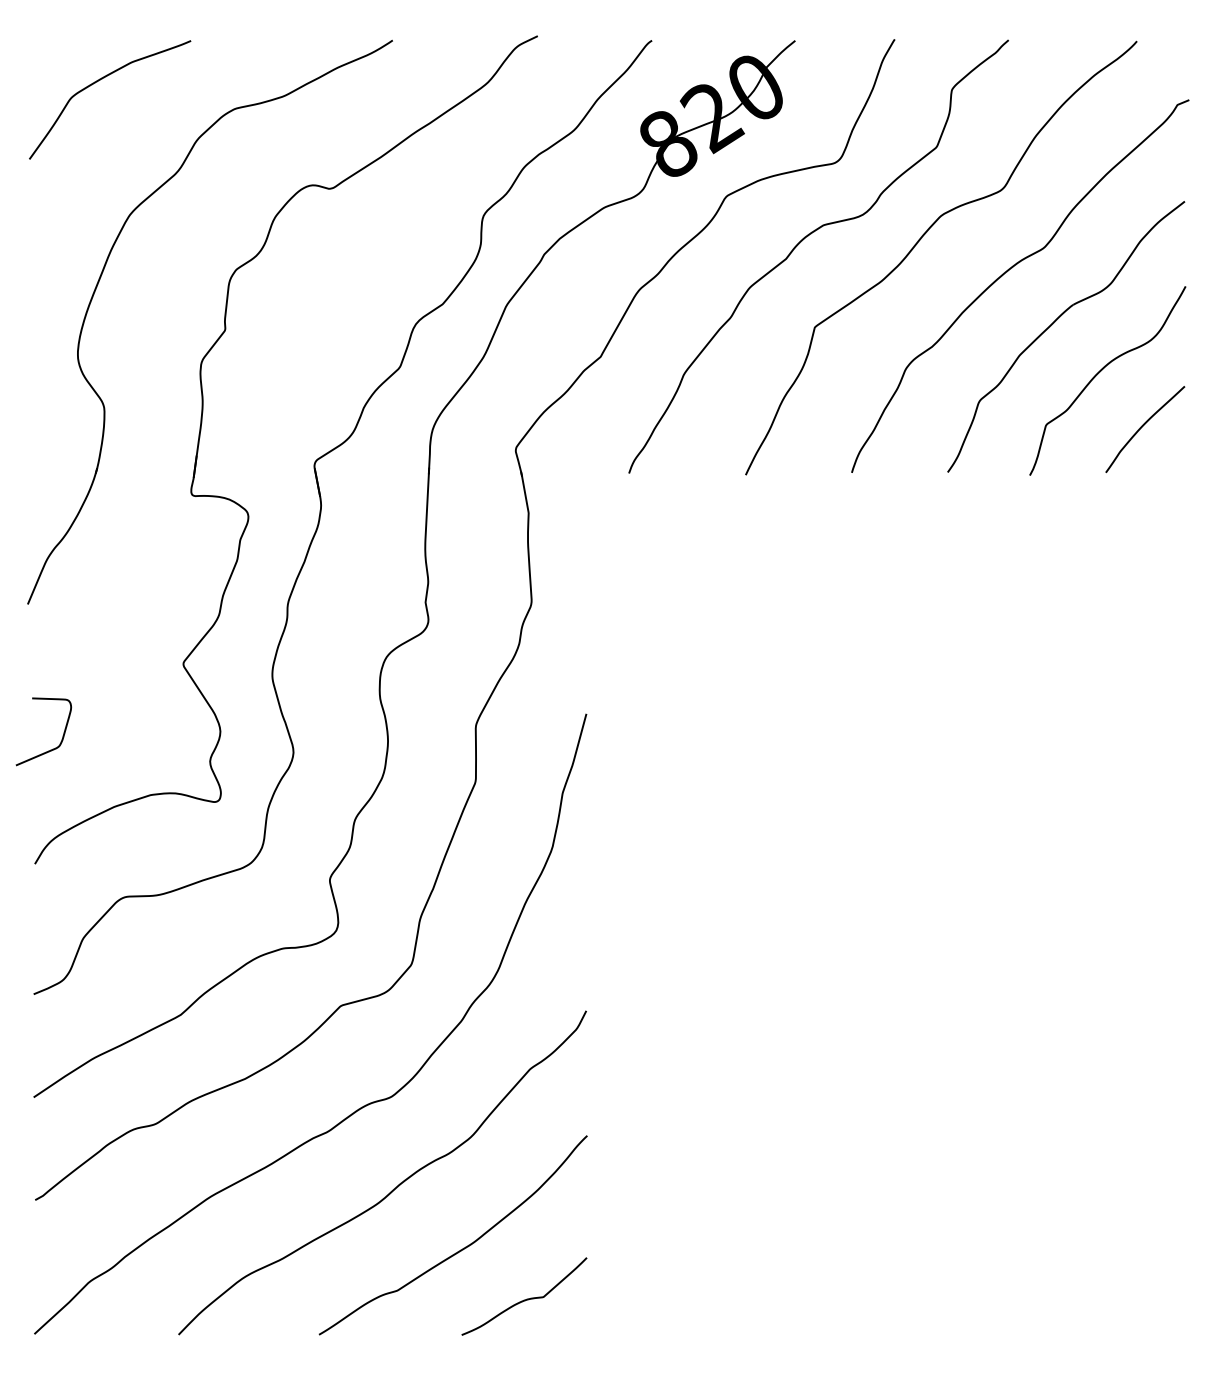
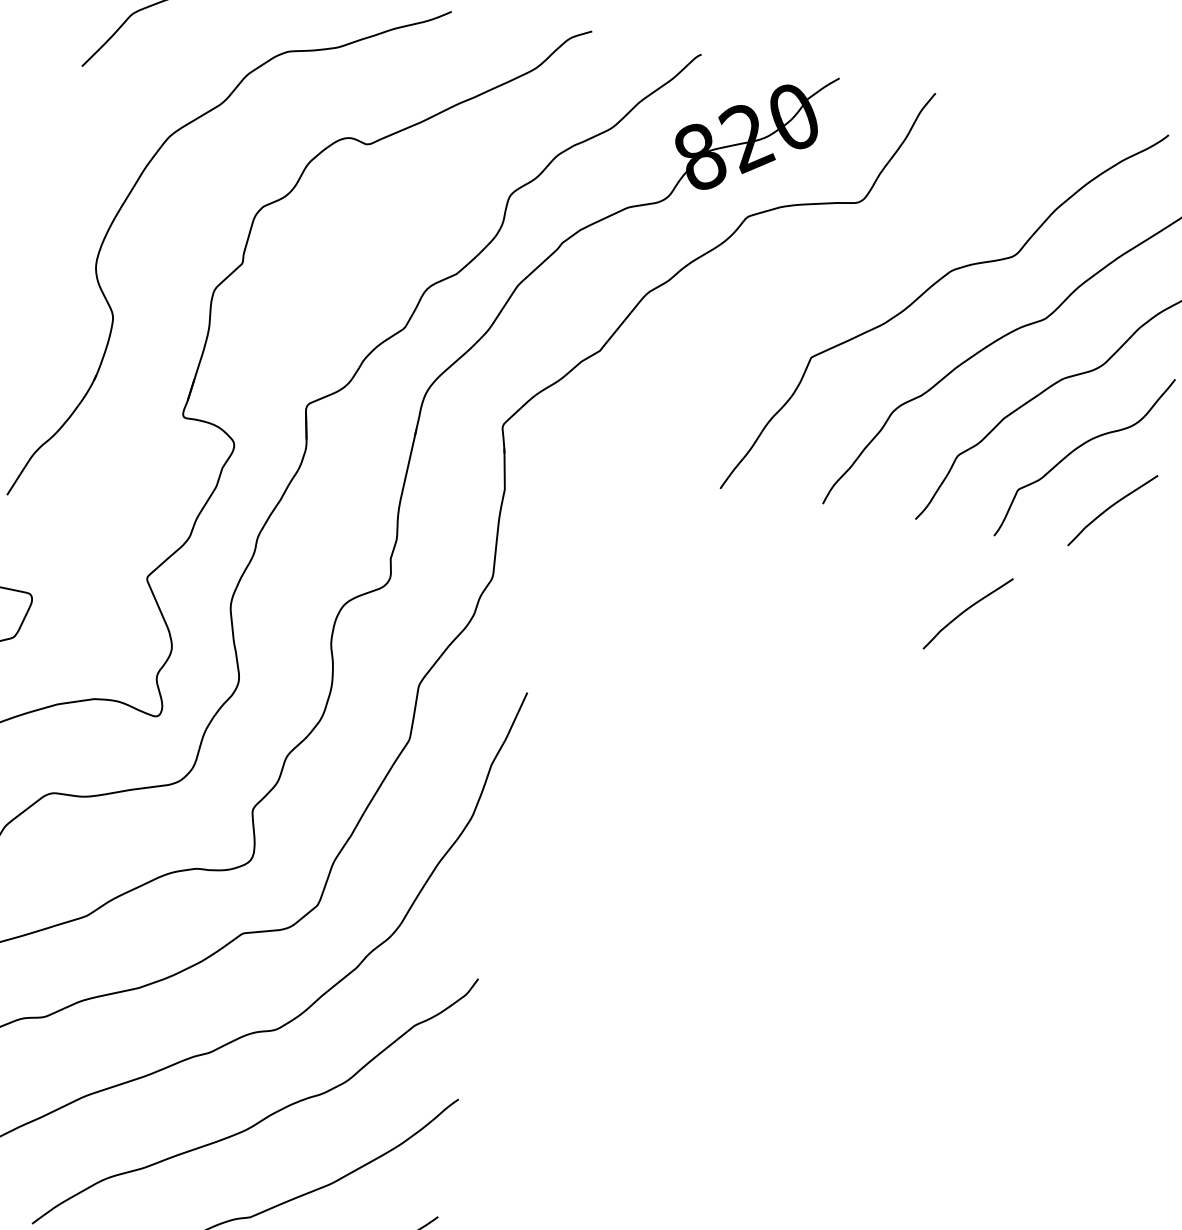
curve: (803, 240) -> (814, 272), removed
curve: (1015, 555) -> (967, 610), added

